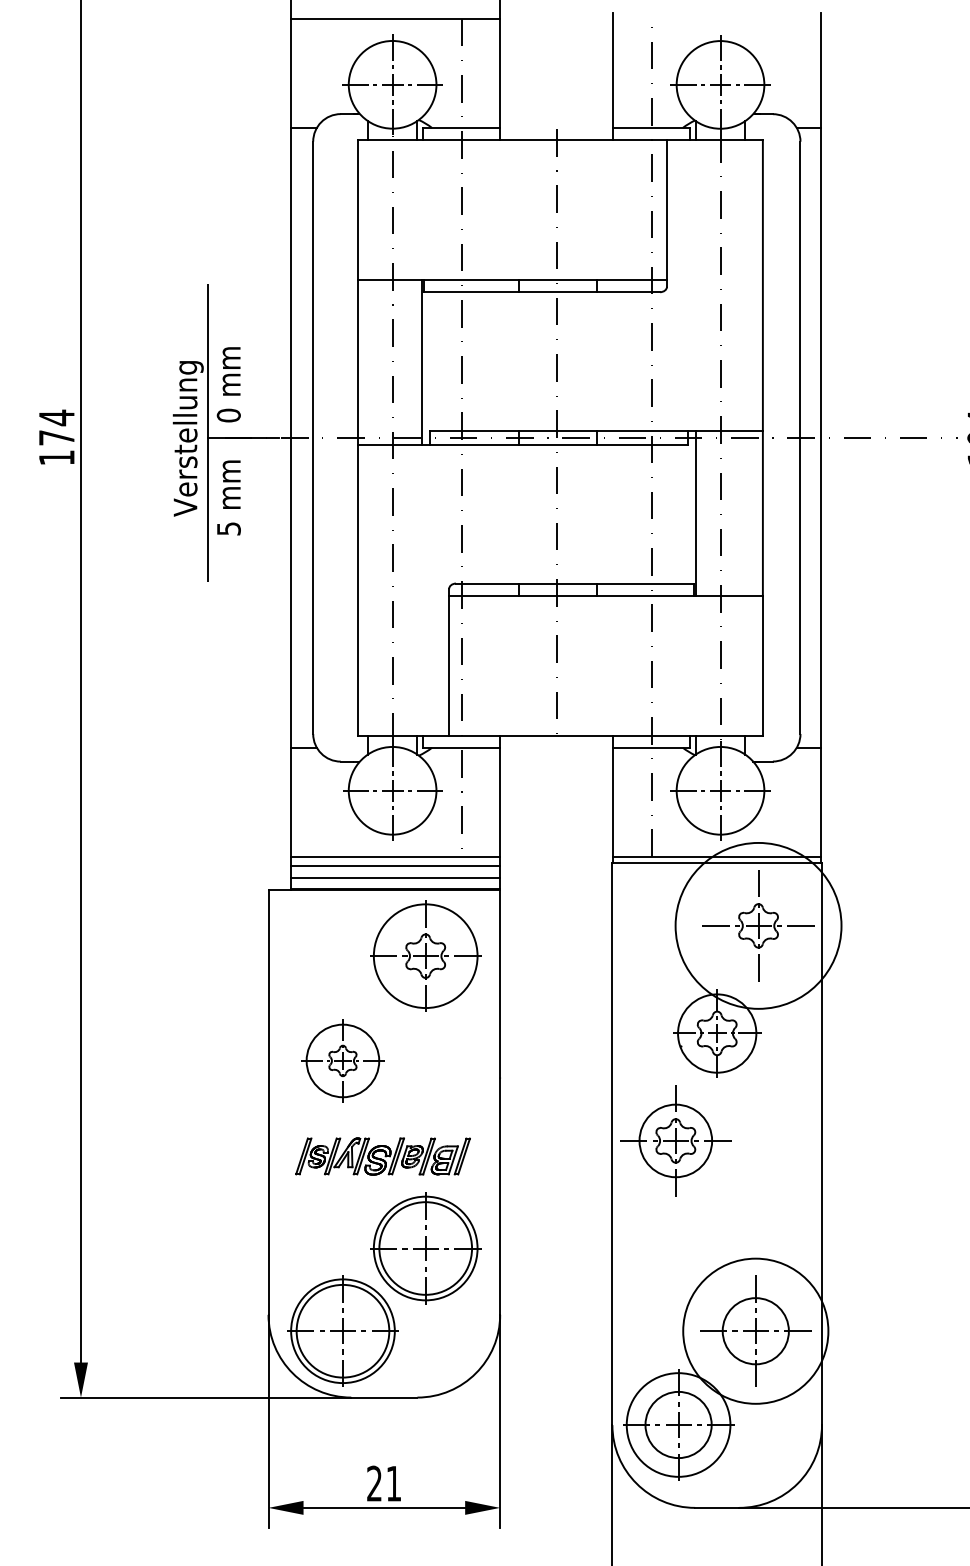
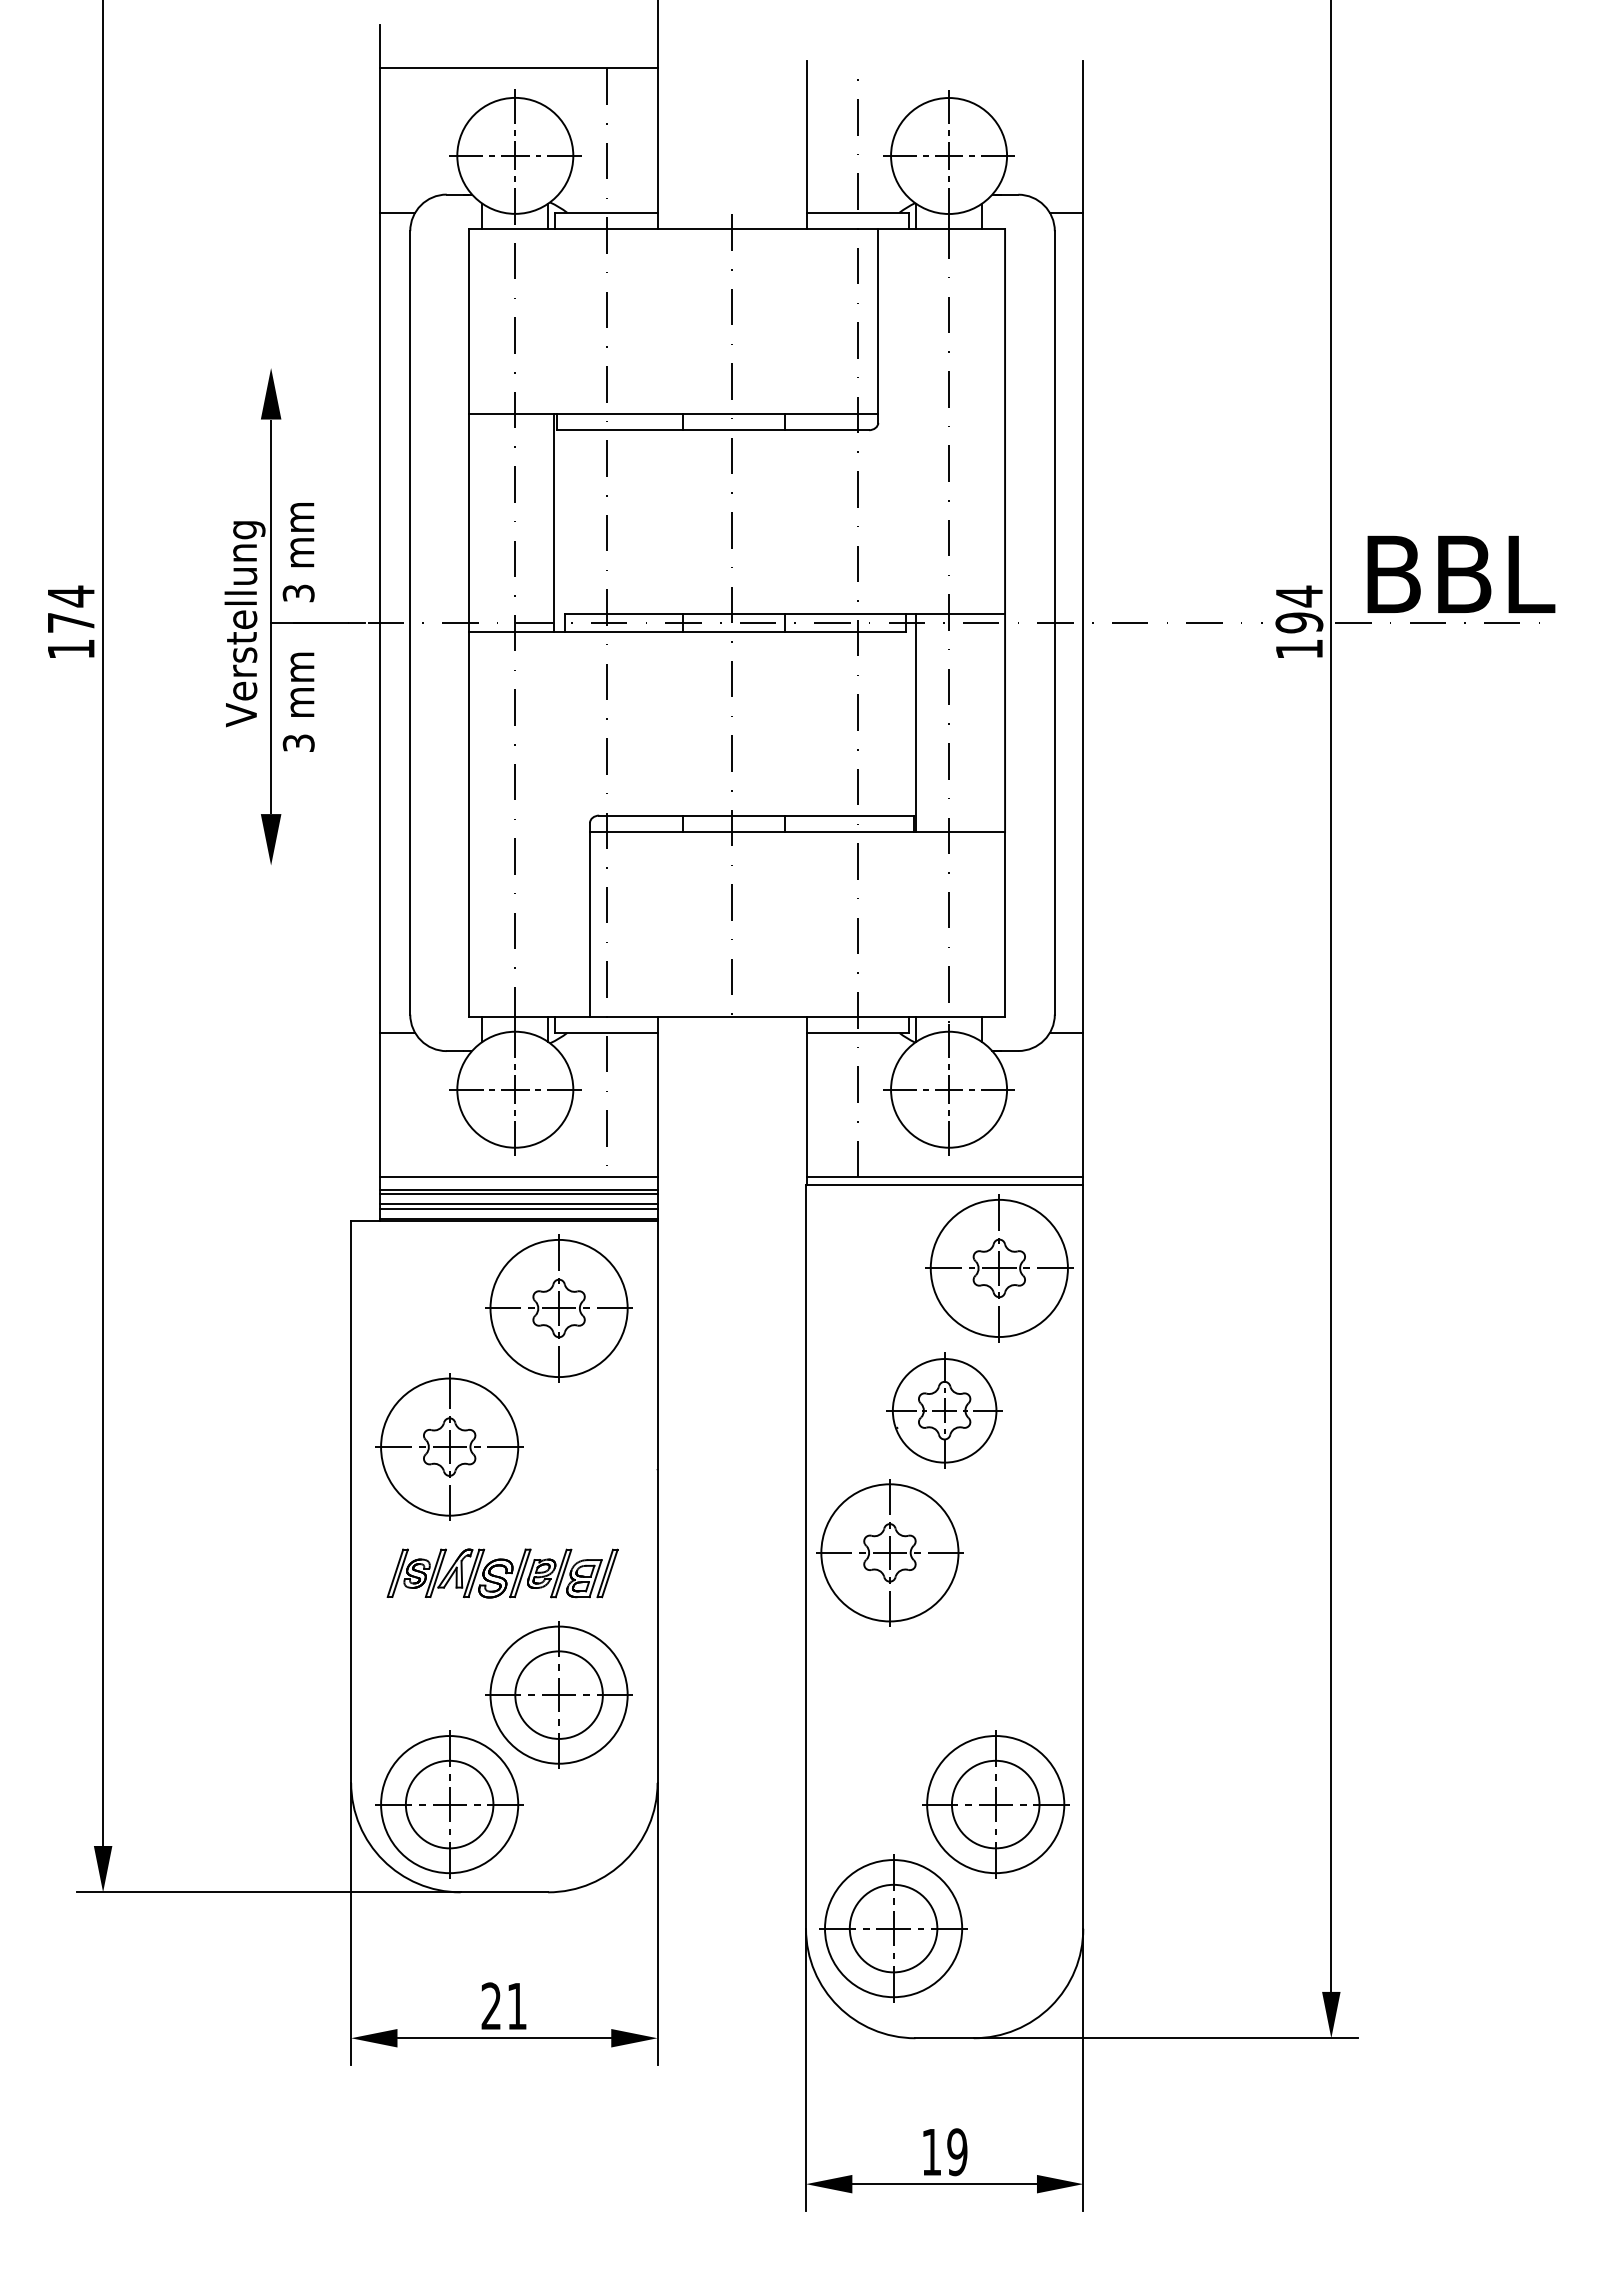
fill: (207, 264) -> (270, 393), added
text: (228, 415) -> (298, 593), 0 -> 3
text: (228, 528) -> (298, 742), 5 -> 3
fill: (207, 601) -> (270, 839), added
line: (395, 870) -> (518, 1194), added
line: (395, 880) -> (518, 1208), added
circle: (757, 925) -> (998, 1268), size x0.62
part: (342, 1060) -> (449, 1446), size x1.43
circle: (675, 1140) -> (889, 1552), size x1.43
circle: (425, 1248) -> (558, 1694), size x0.71
circle: (342, 1331) -> (449, 1804), size x0.71
circle: (755, 1331) -> (995, 1804), size x0.71

